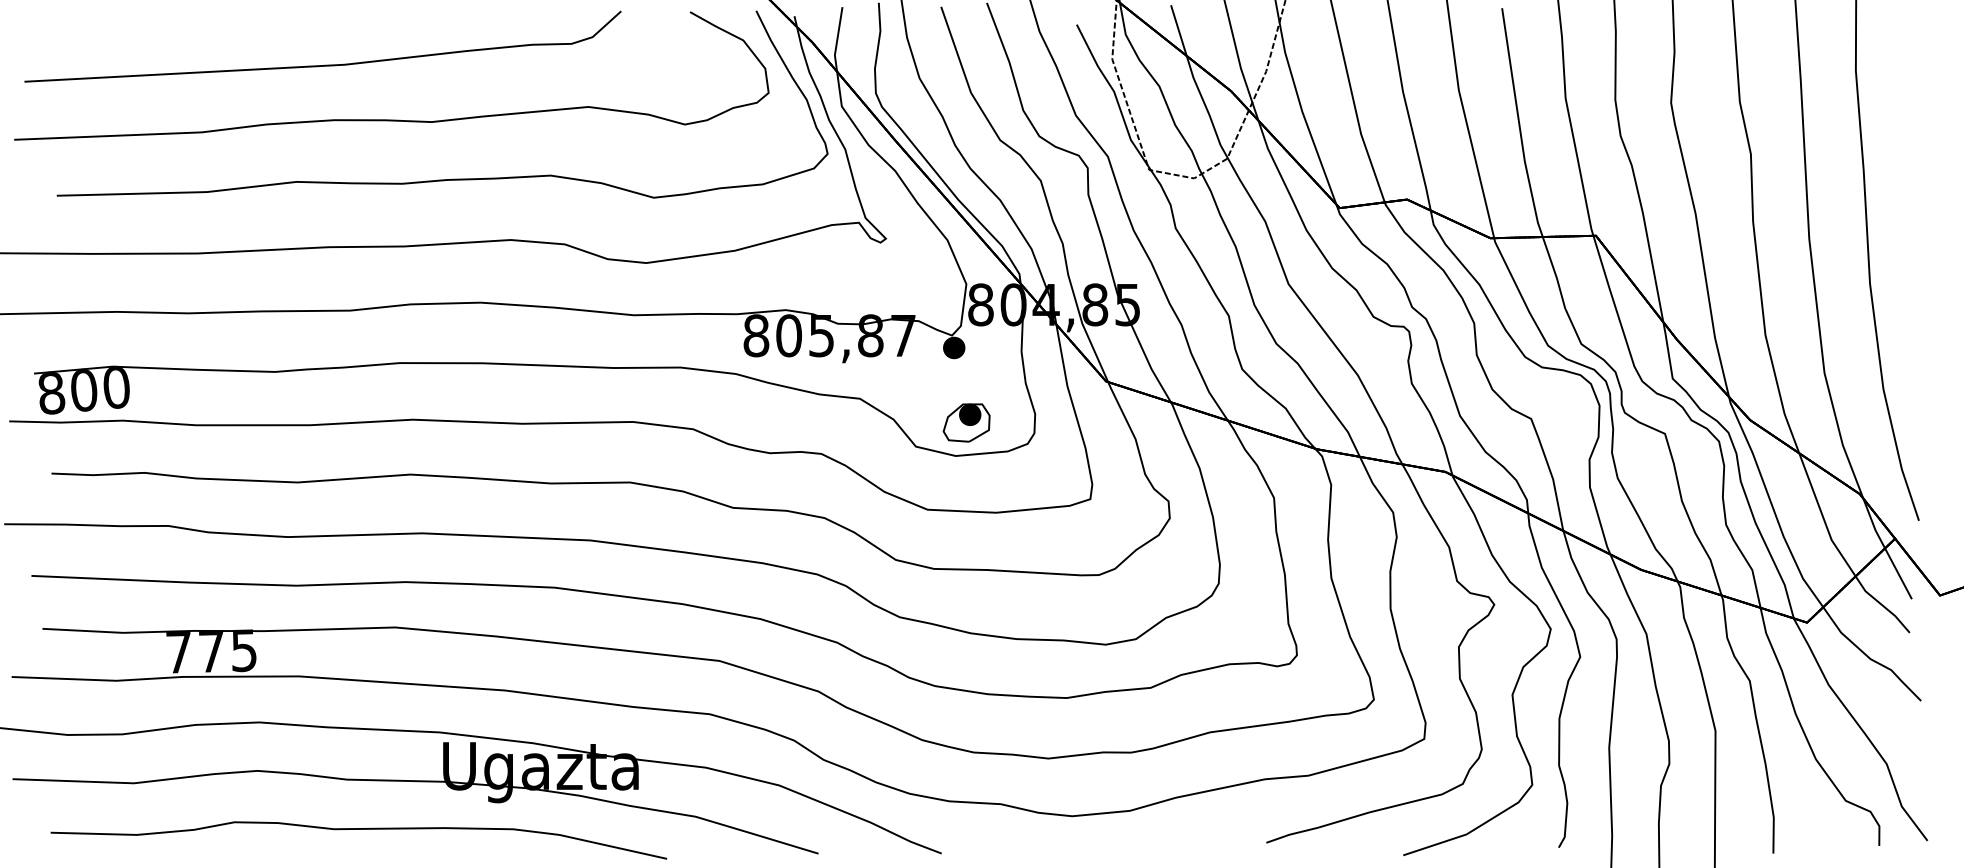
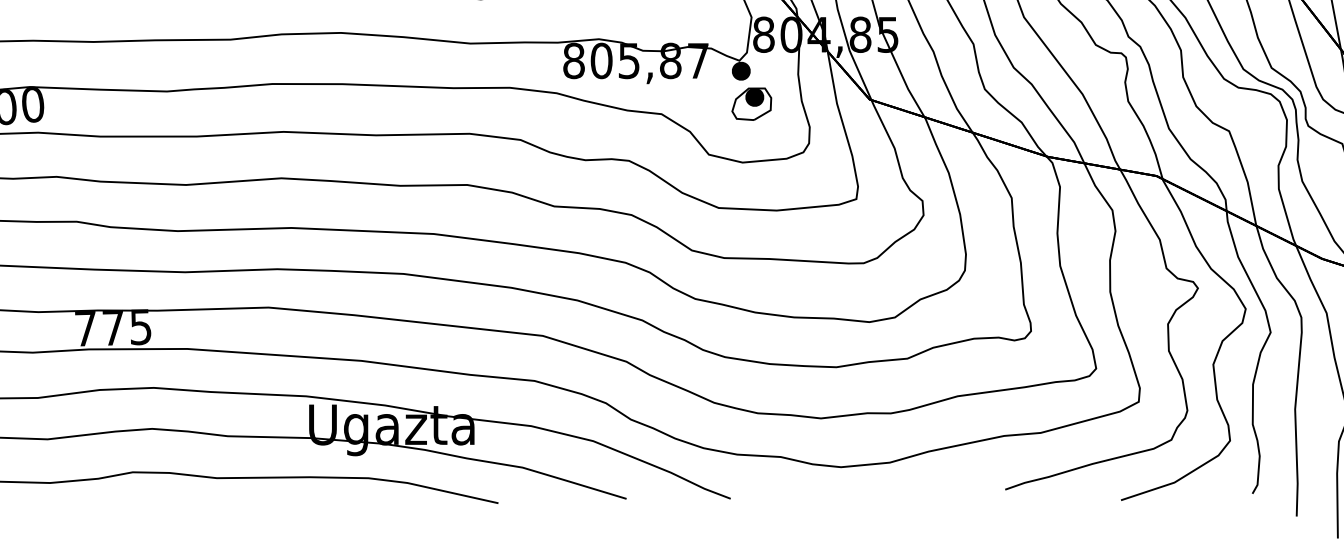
part: (966, 422) -> (751, 103), moved

